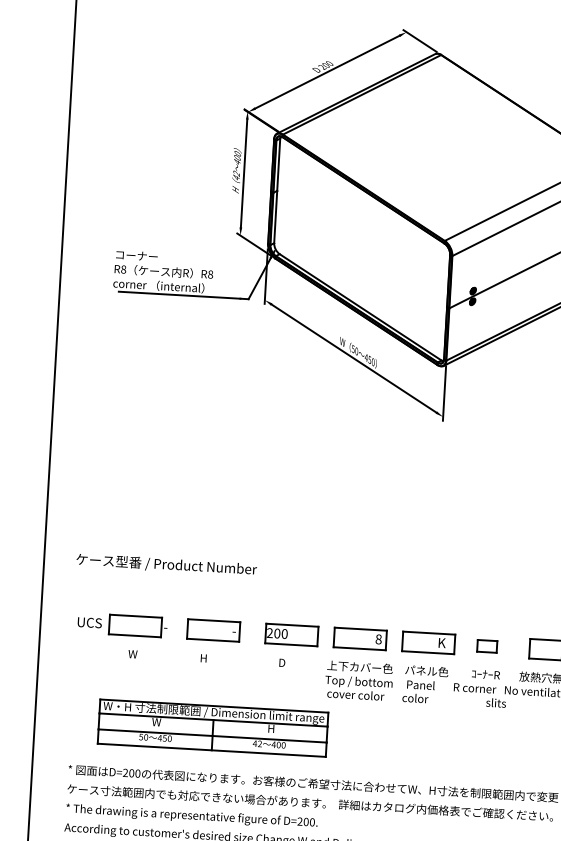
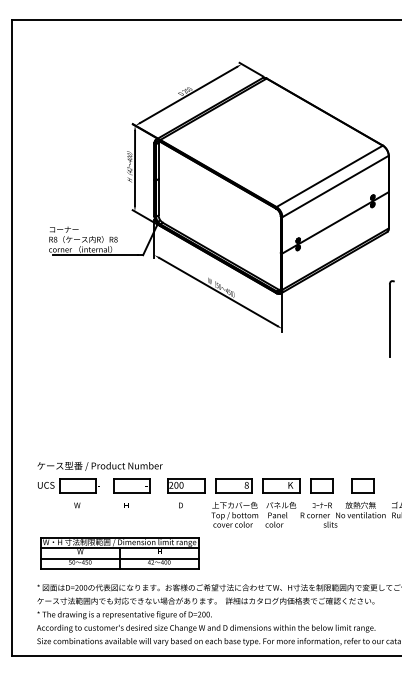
text: (165, 563) -> (99, 465), moved
part: (486, 645) -> (321, 485), size x1.67
part: (212, 728) -> (119, 553), moved

